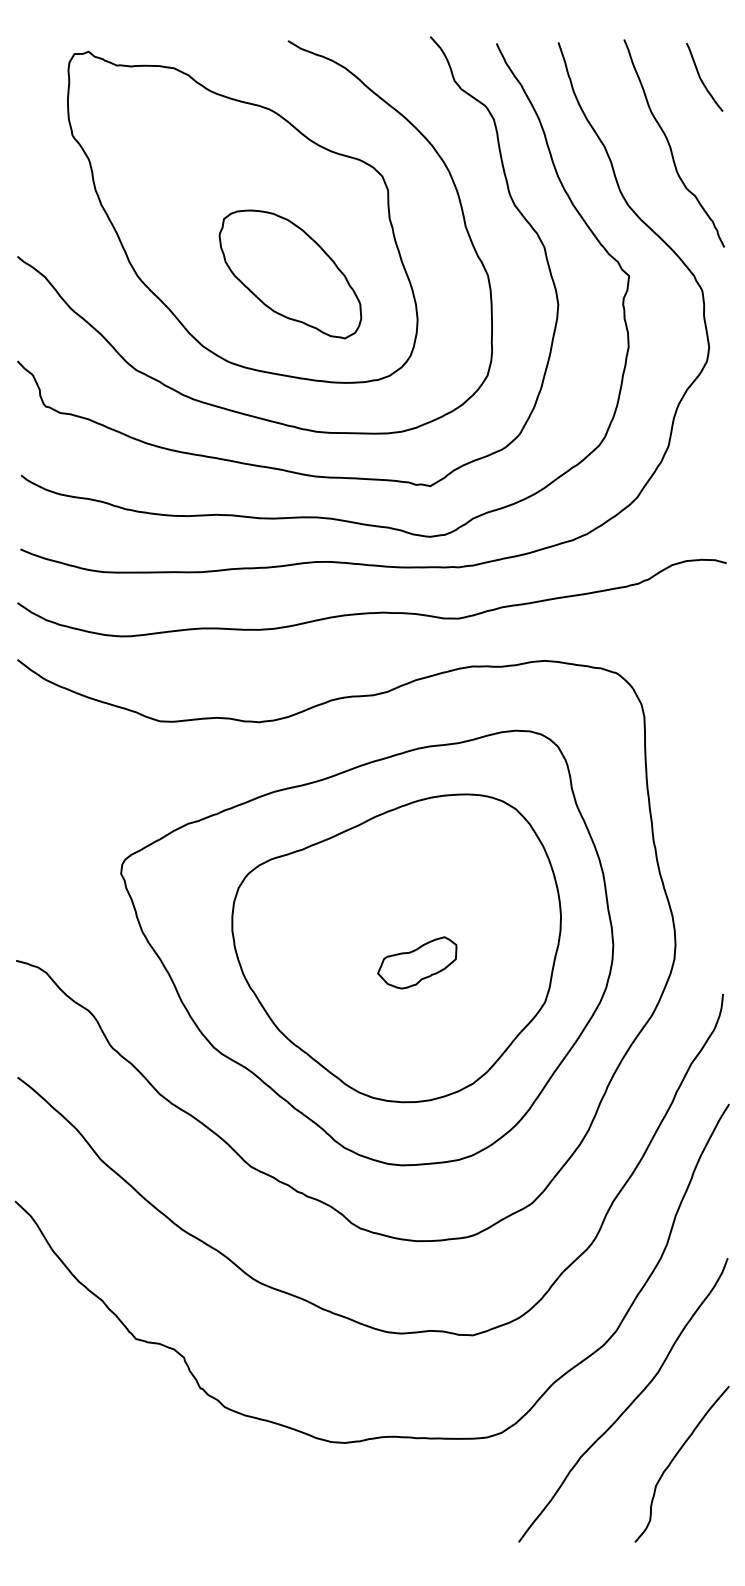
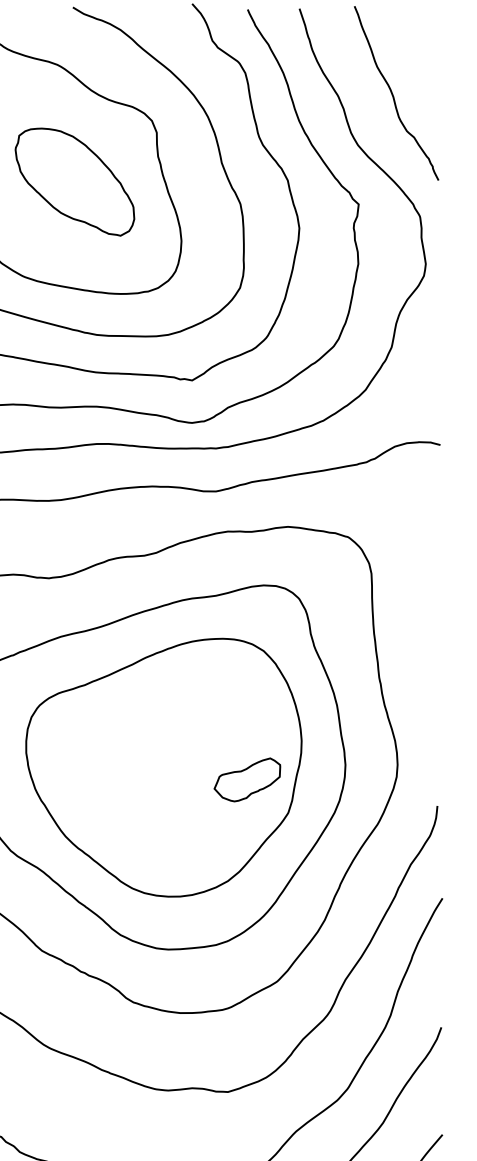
curve: (701, 78) -> (419, 38), removed
part: (290, 274) -> (75, 182), moved
part: (417, 962) -> (247, 779), moved

